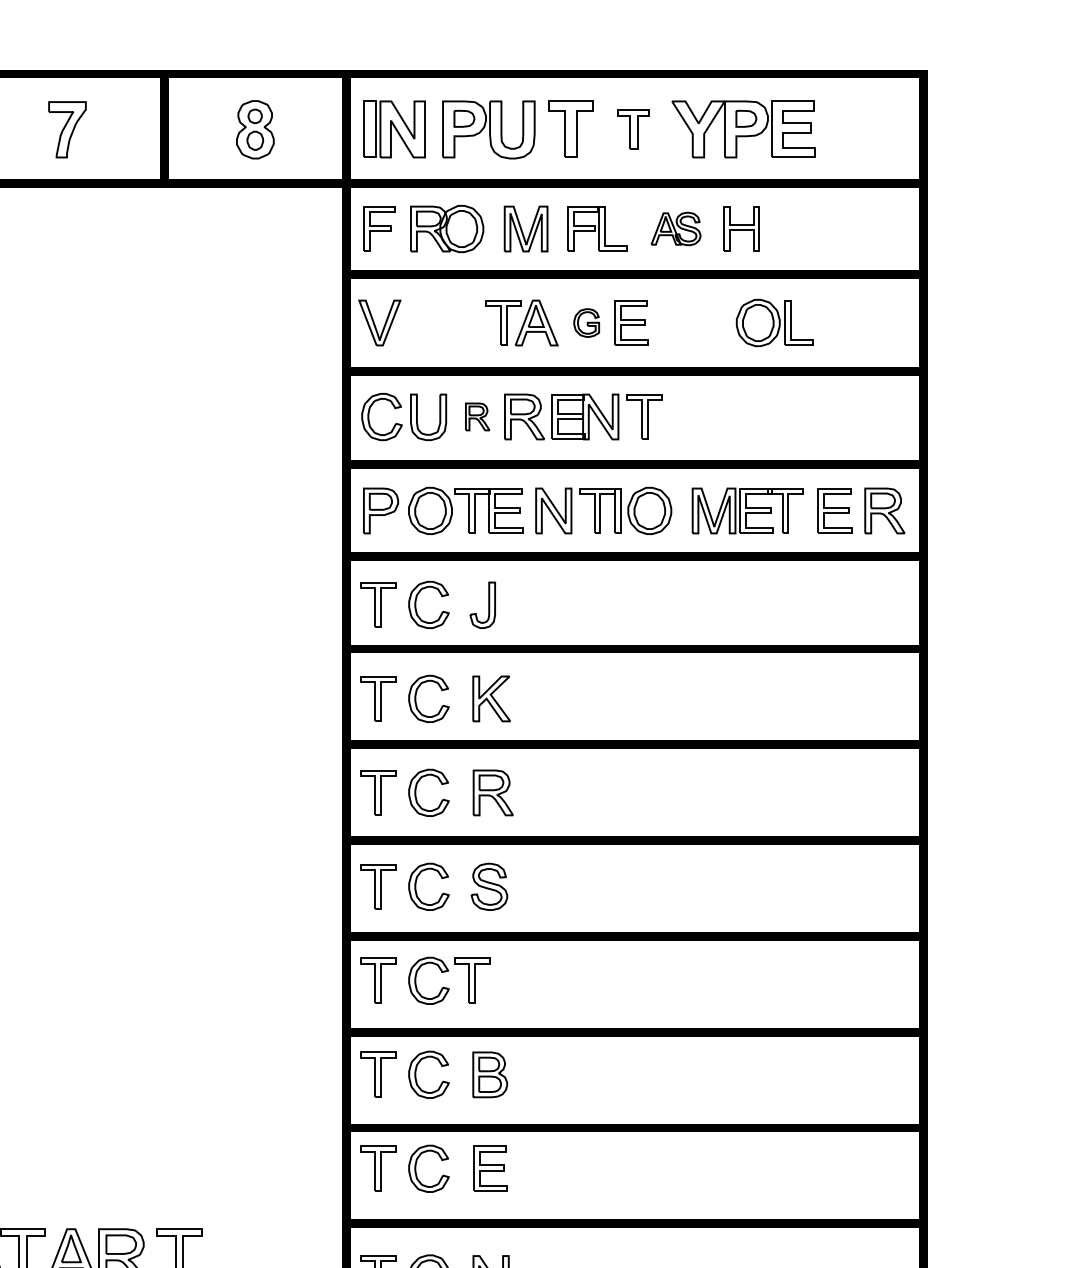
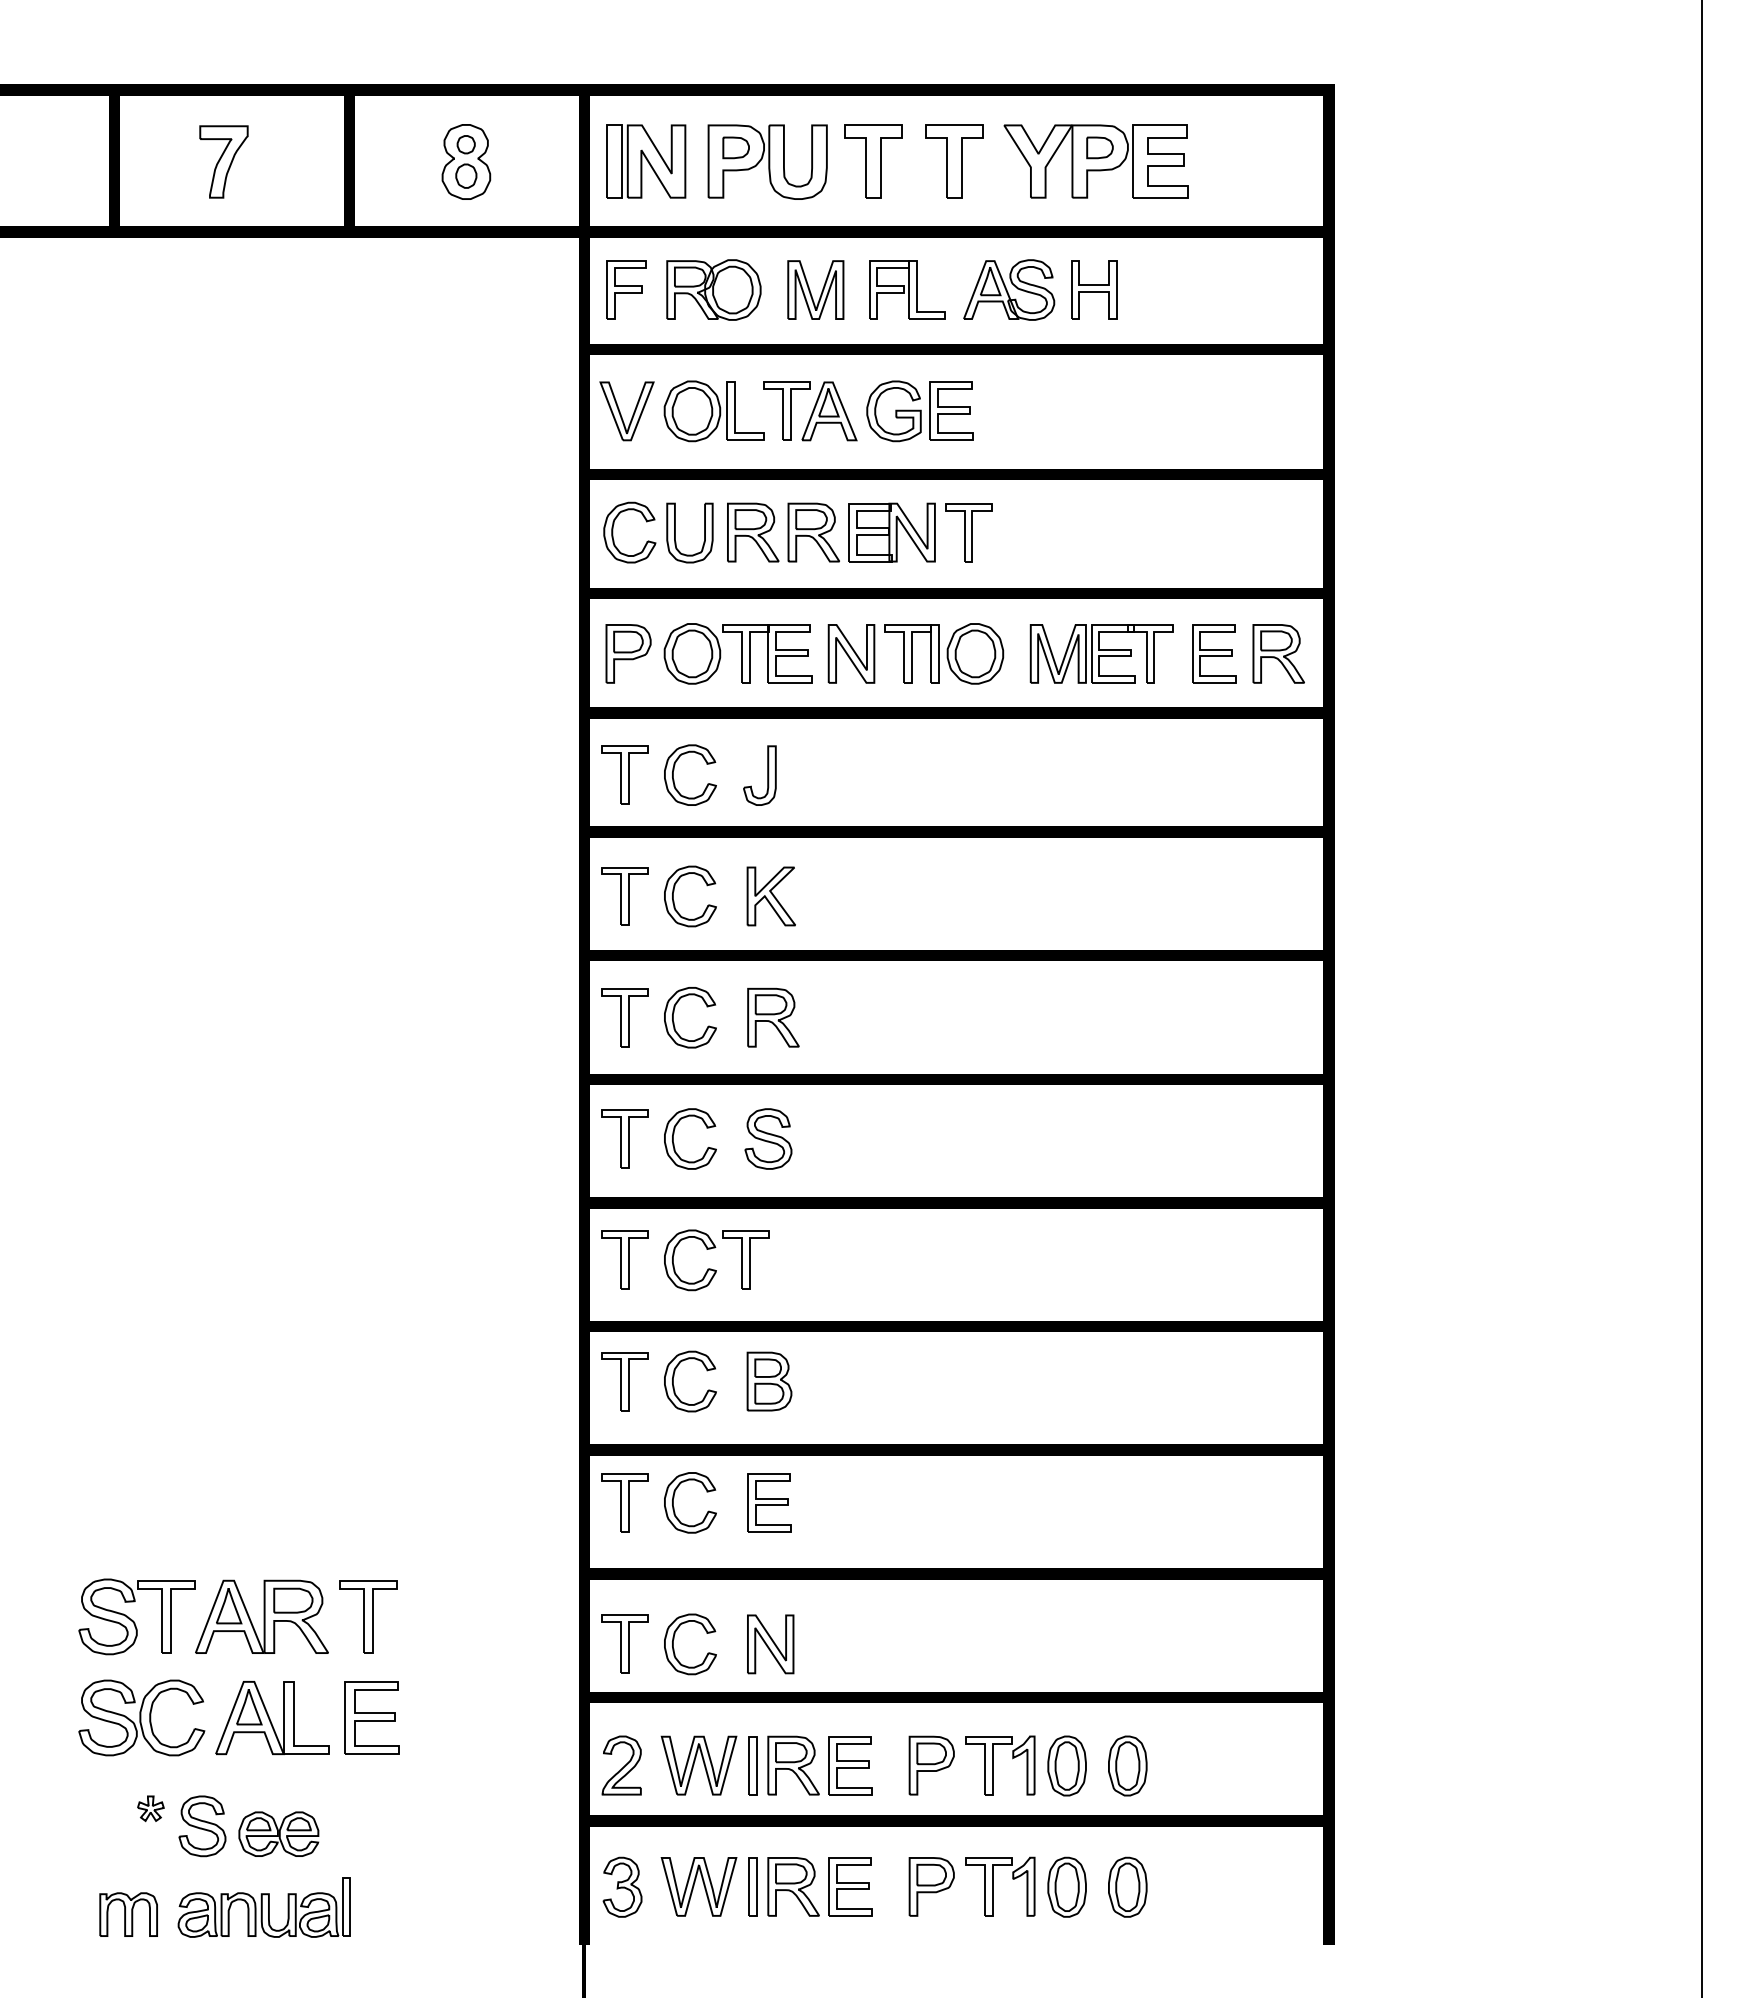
part: (633, 129) -> (954, 161), size x1.43
part: (676, 228) -> (1009, 289), size x1.43
part: (586, 323) -> (893, 411), size x1.67
part: (774, 323) -> (713, 411), moved
part: (477, 416) -> (753, 532), size x1.67

